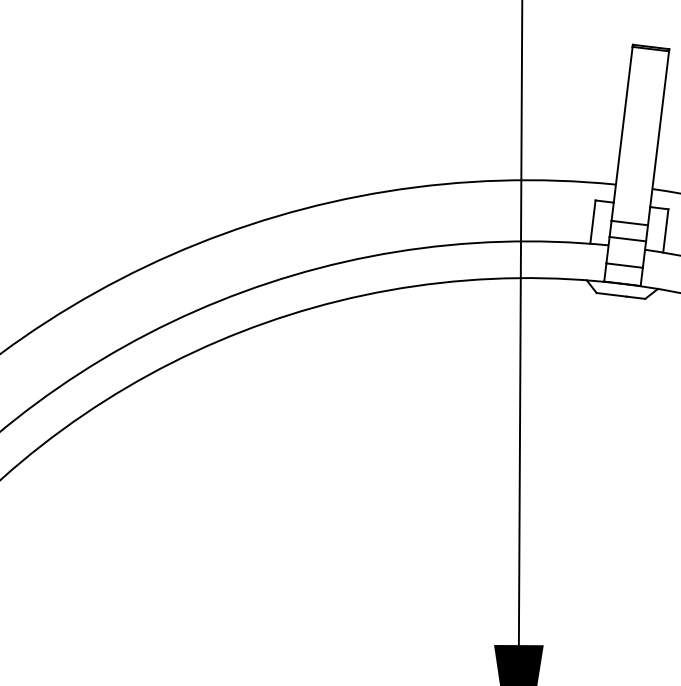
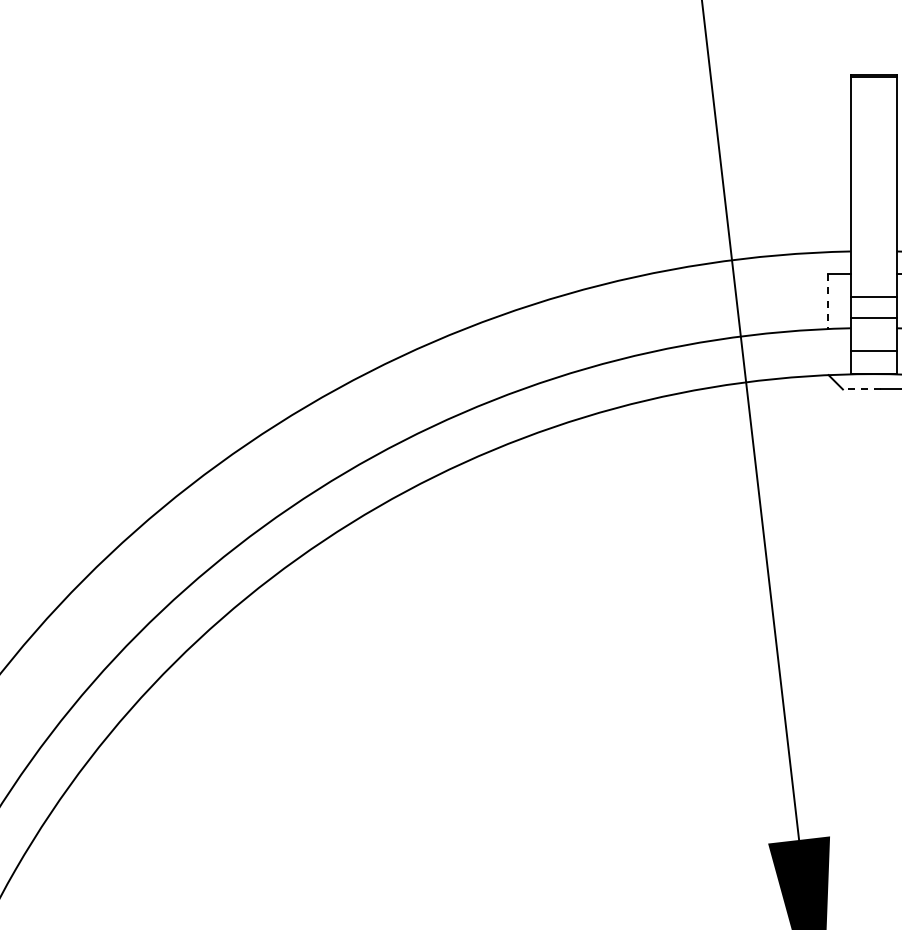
line: (592, 222) -> (827, 302), solid -> dashed
line: (611, 294) -> (861, 389), solid -> dashed

